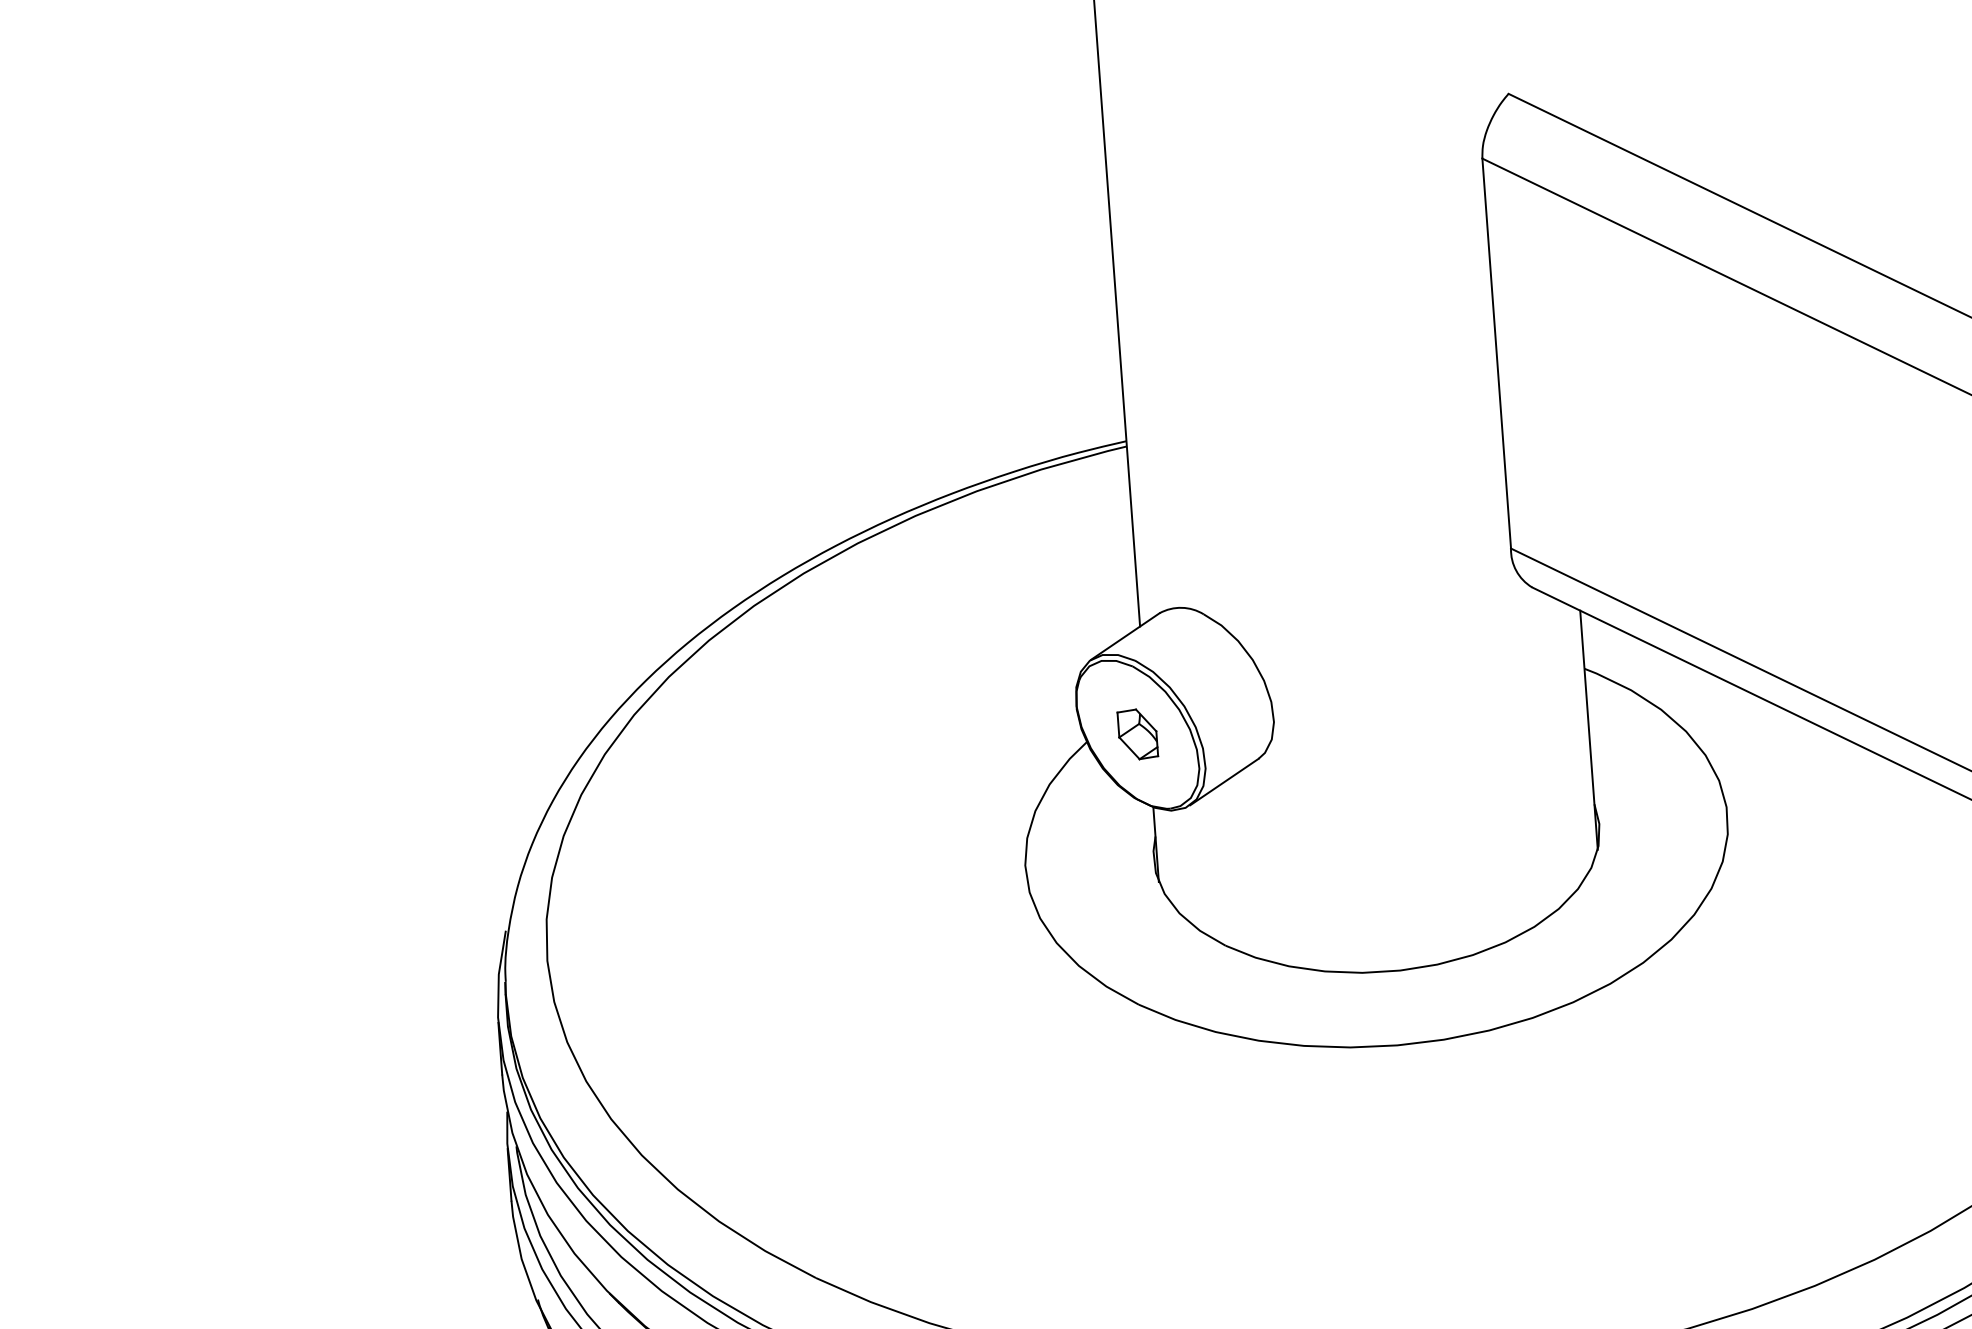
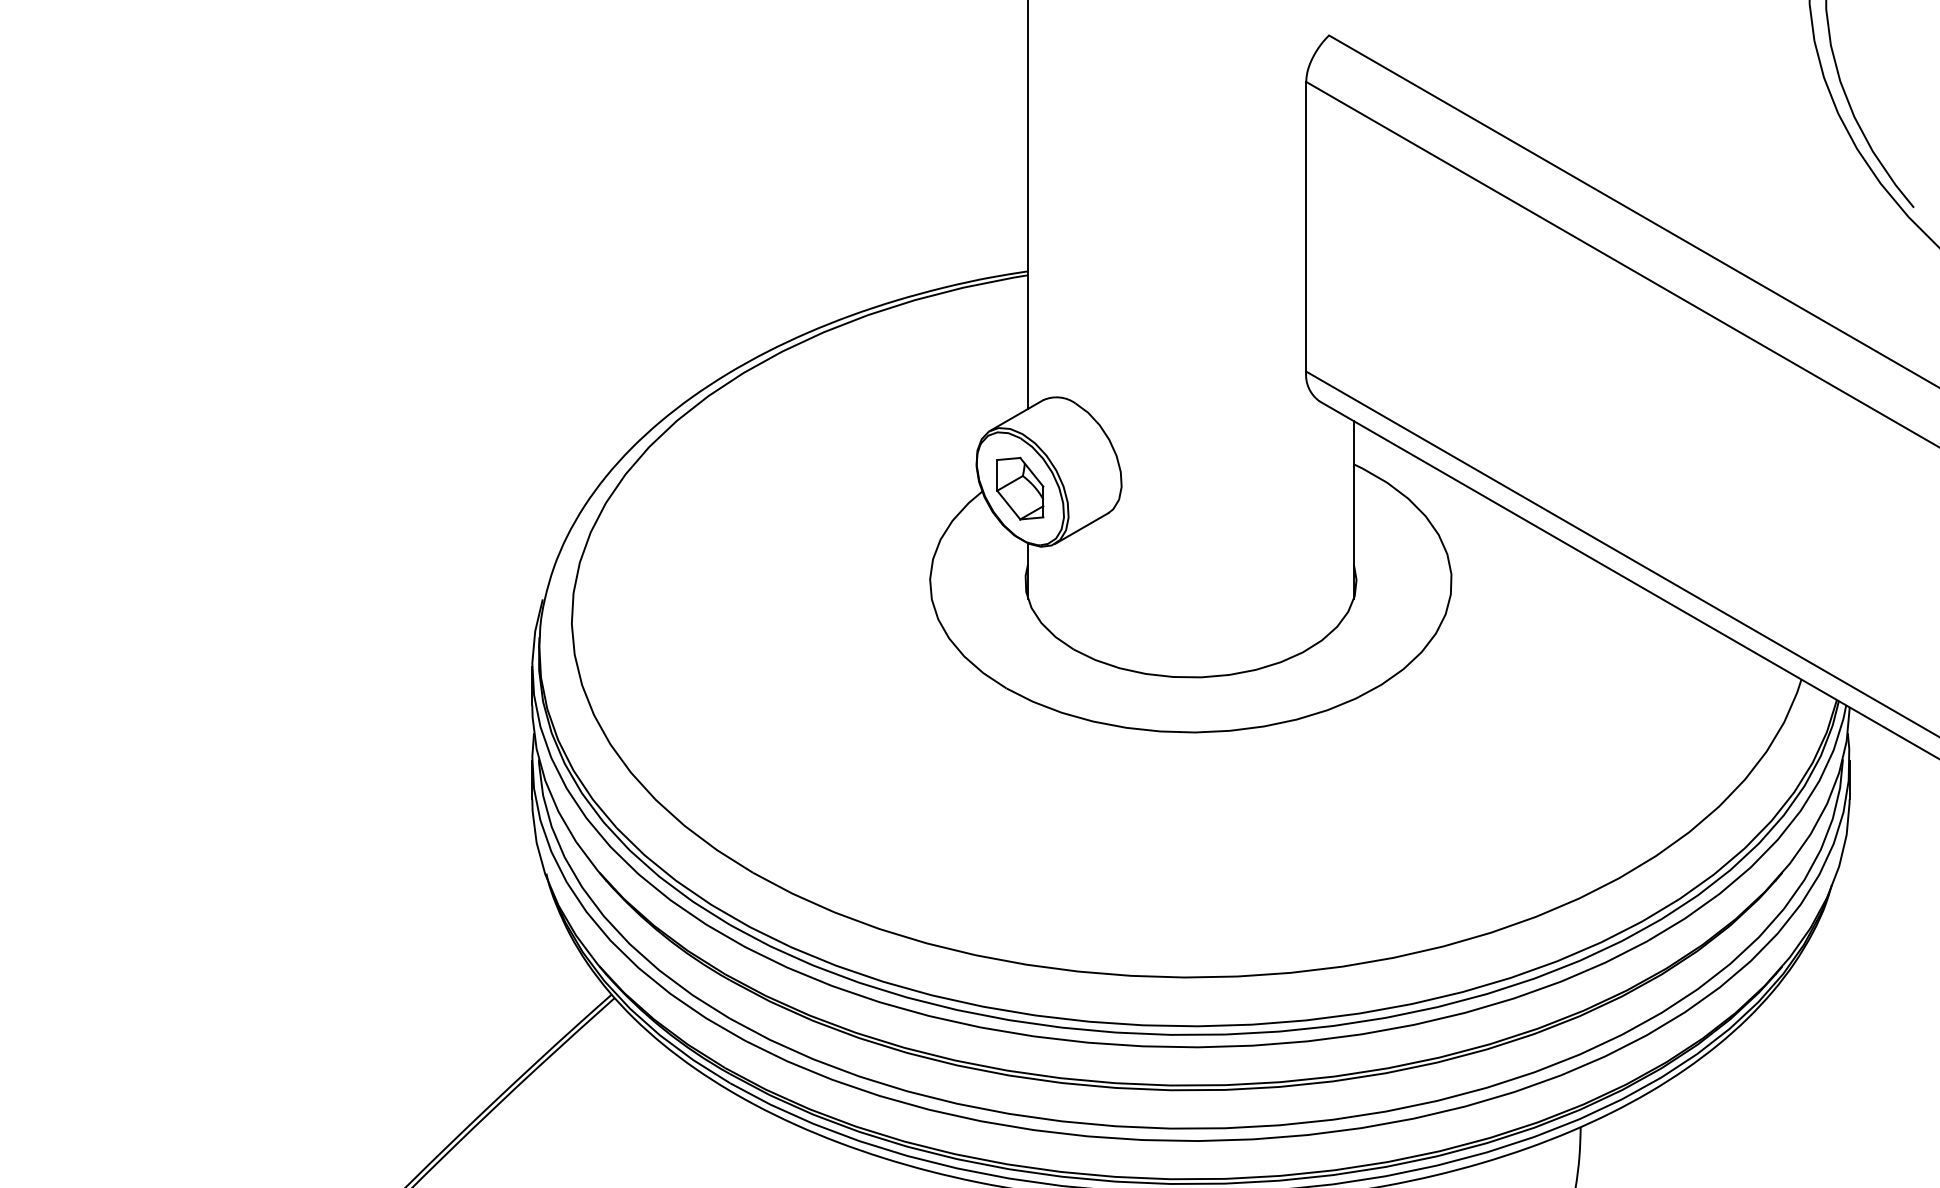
part: (1137, 734) -> (1020, 488), size x1.67

